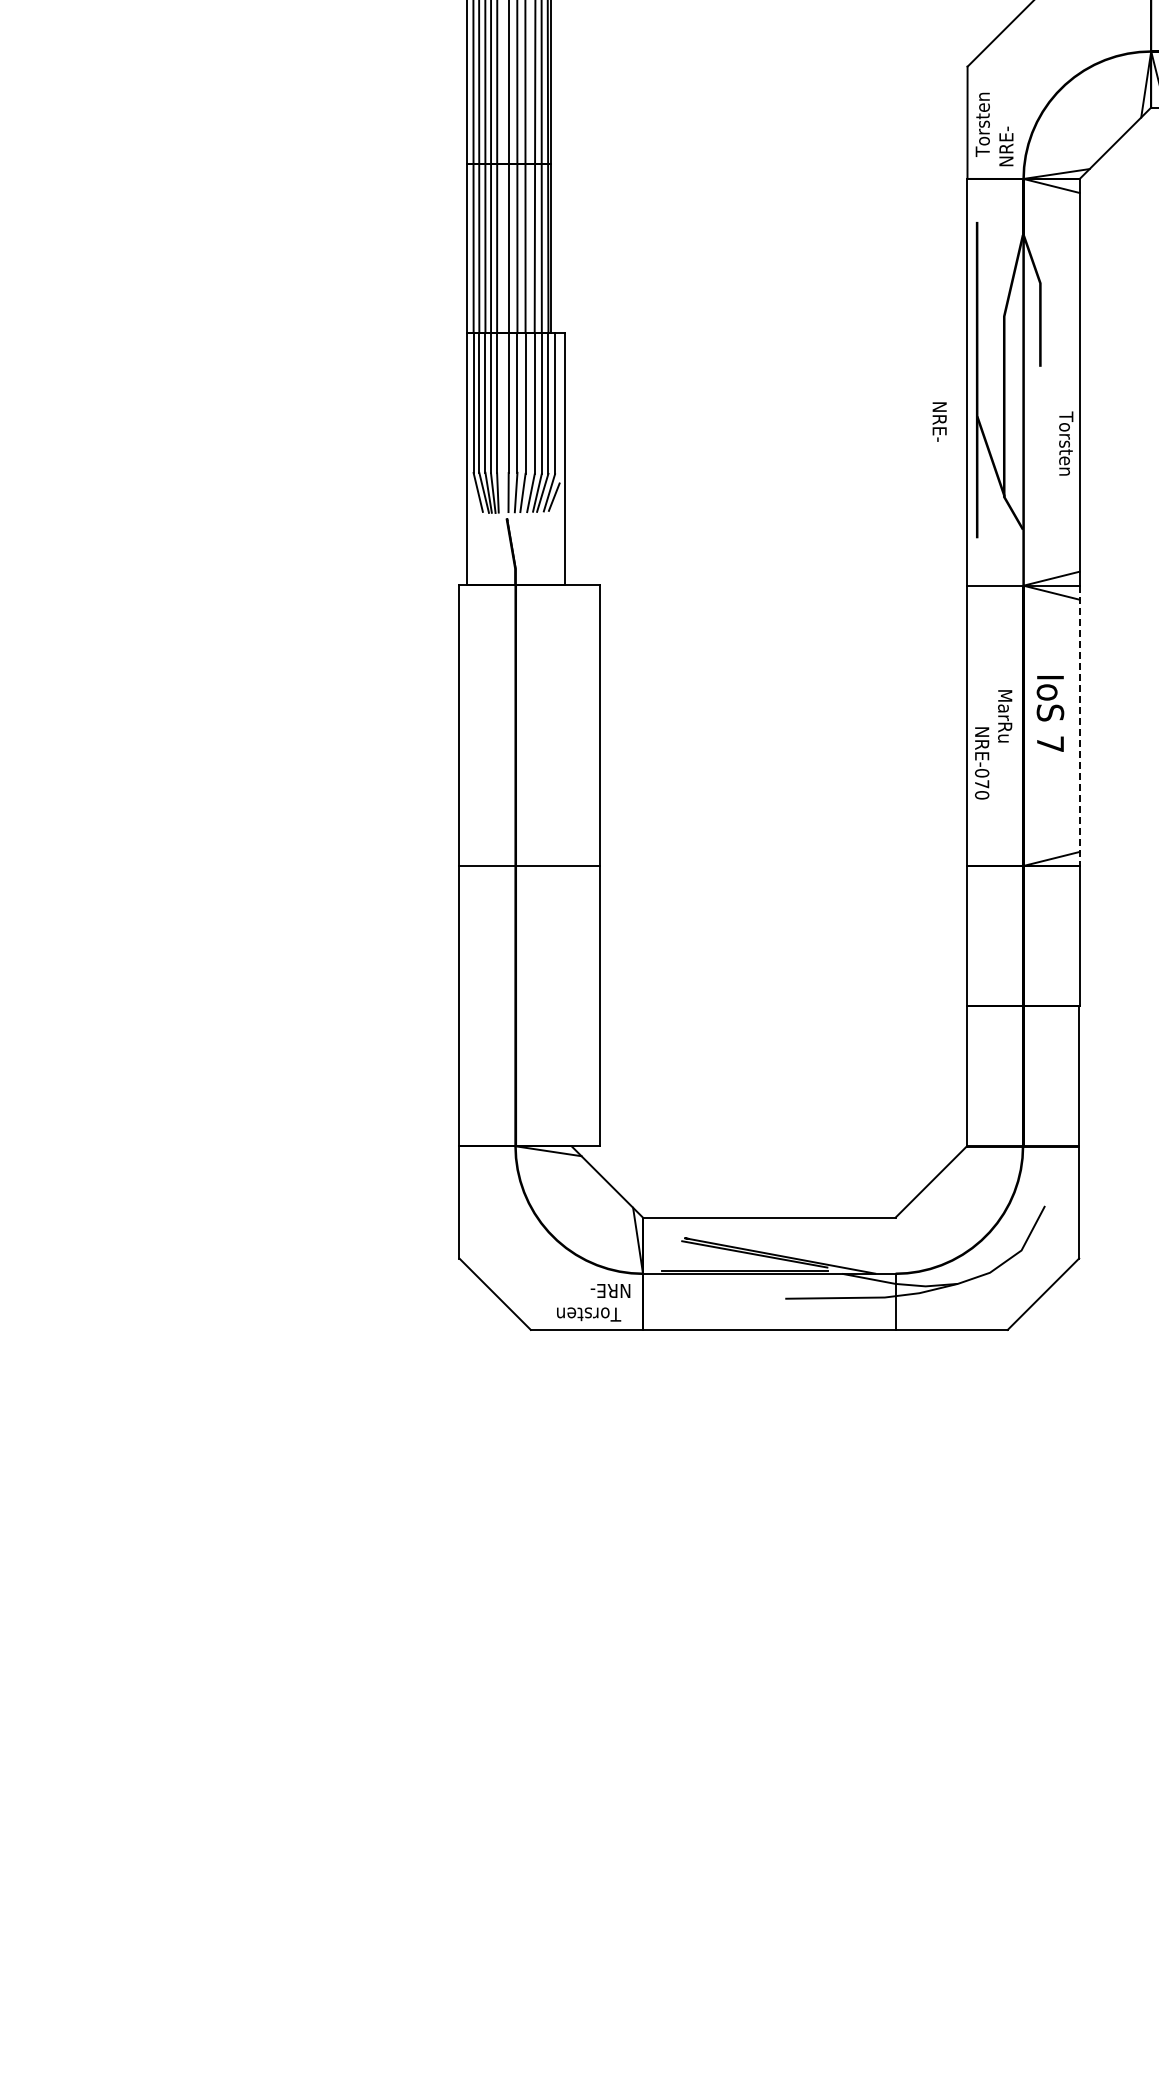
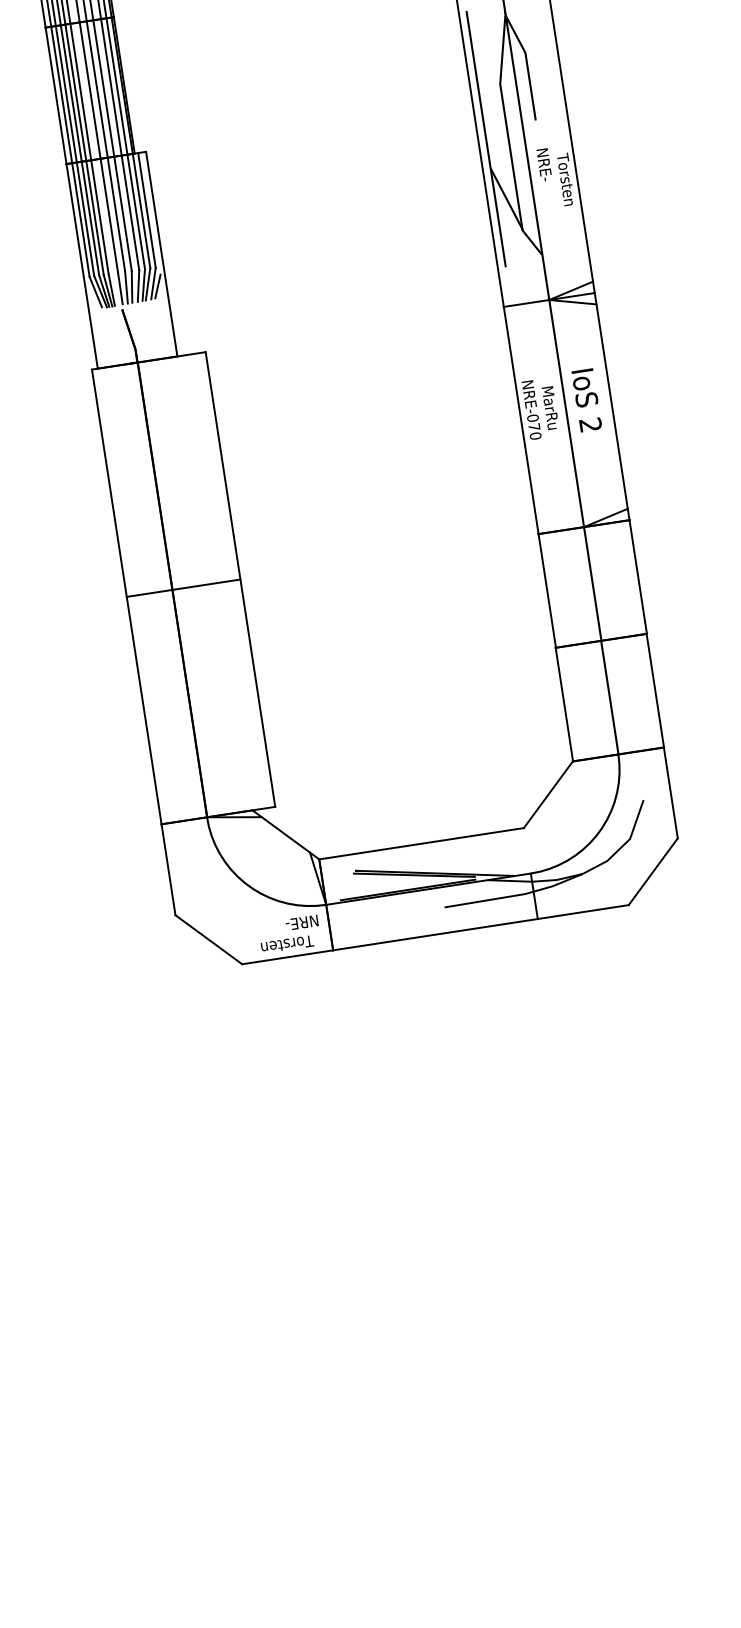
text: (939, 421) -> (544, 164), moved
line: (1079, 726) -> (612, 407), dashed -> solid
text: (1050, 743) -> (590, 424), 7 -> 2
text: (982, 763) -> (532, 410), moved

